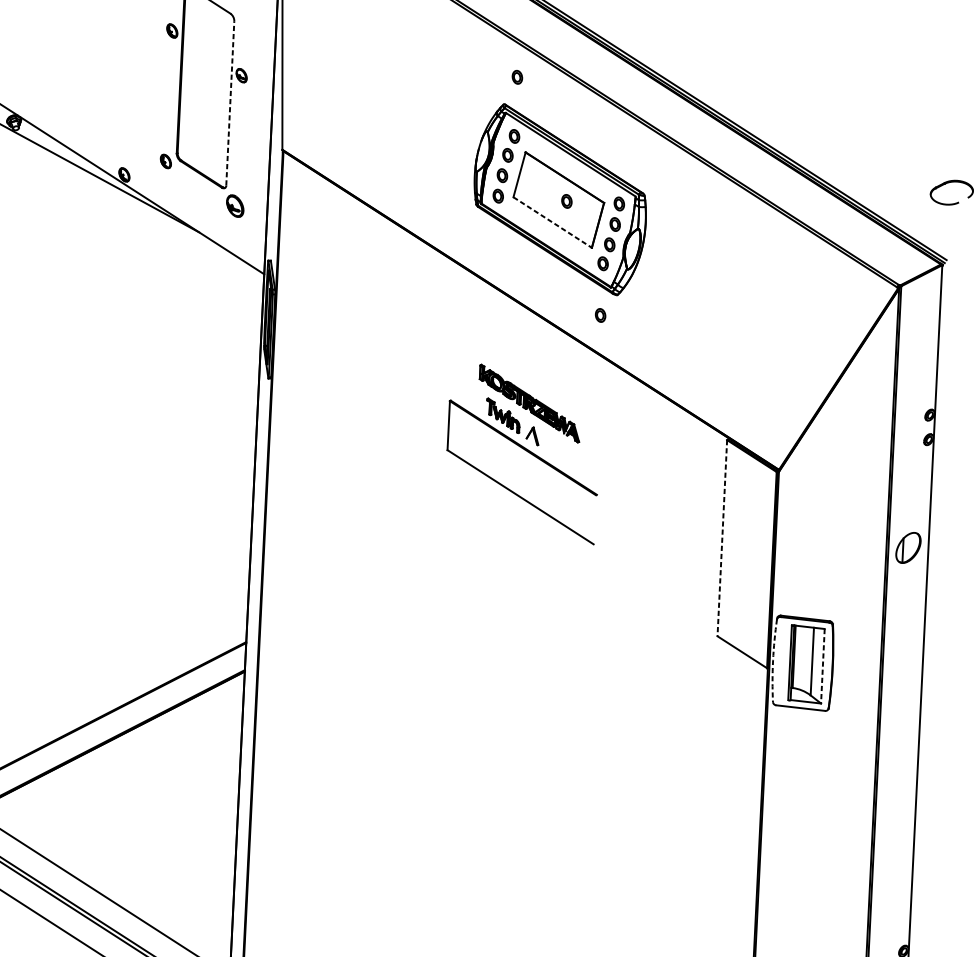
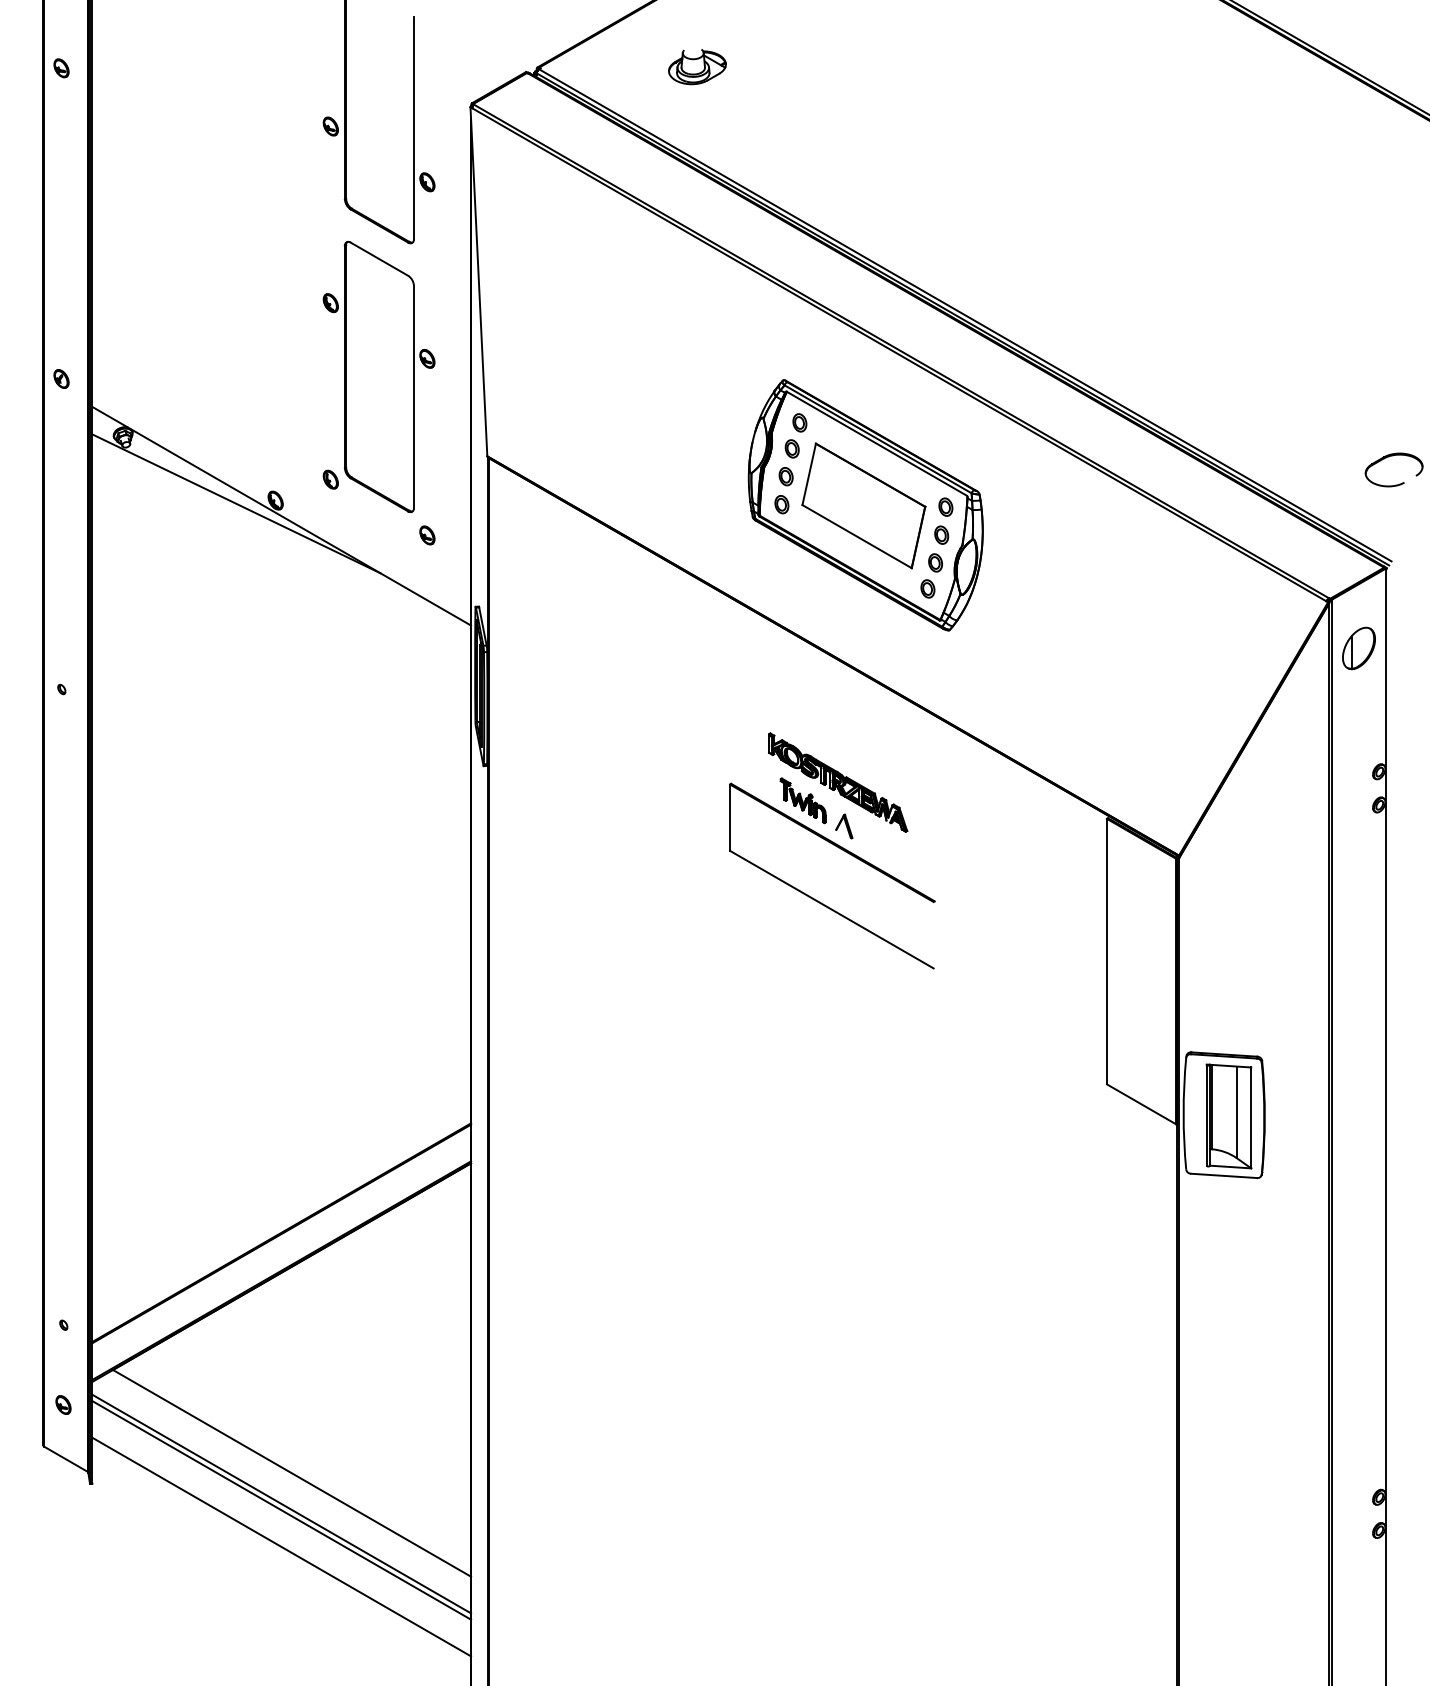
part: (517, 77) -> (799, 342), removed
line: (230, 102) -> (413, 396), dashed -> solid
part: (566, 200) -> (874, 506), removed
part: (235, 206) -> (427, 535), size x0.62
line: (552, 222) -> (857, 536), dashed -> solid
part: (600, 315) -> (927, 658), removed
line: (722, 538) -> (1107, 951), dashed -> solid
part: (908, 547) -> (1358, 648), moved
arc: (772, 660) -> (1183, 1113), dashed -> solid
line: (823, 666) -> (1251, 1118), dashed -> solid

